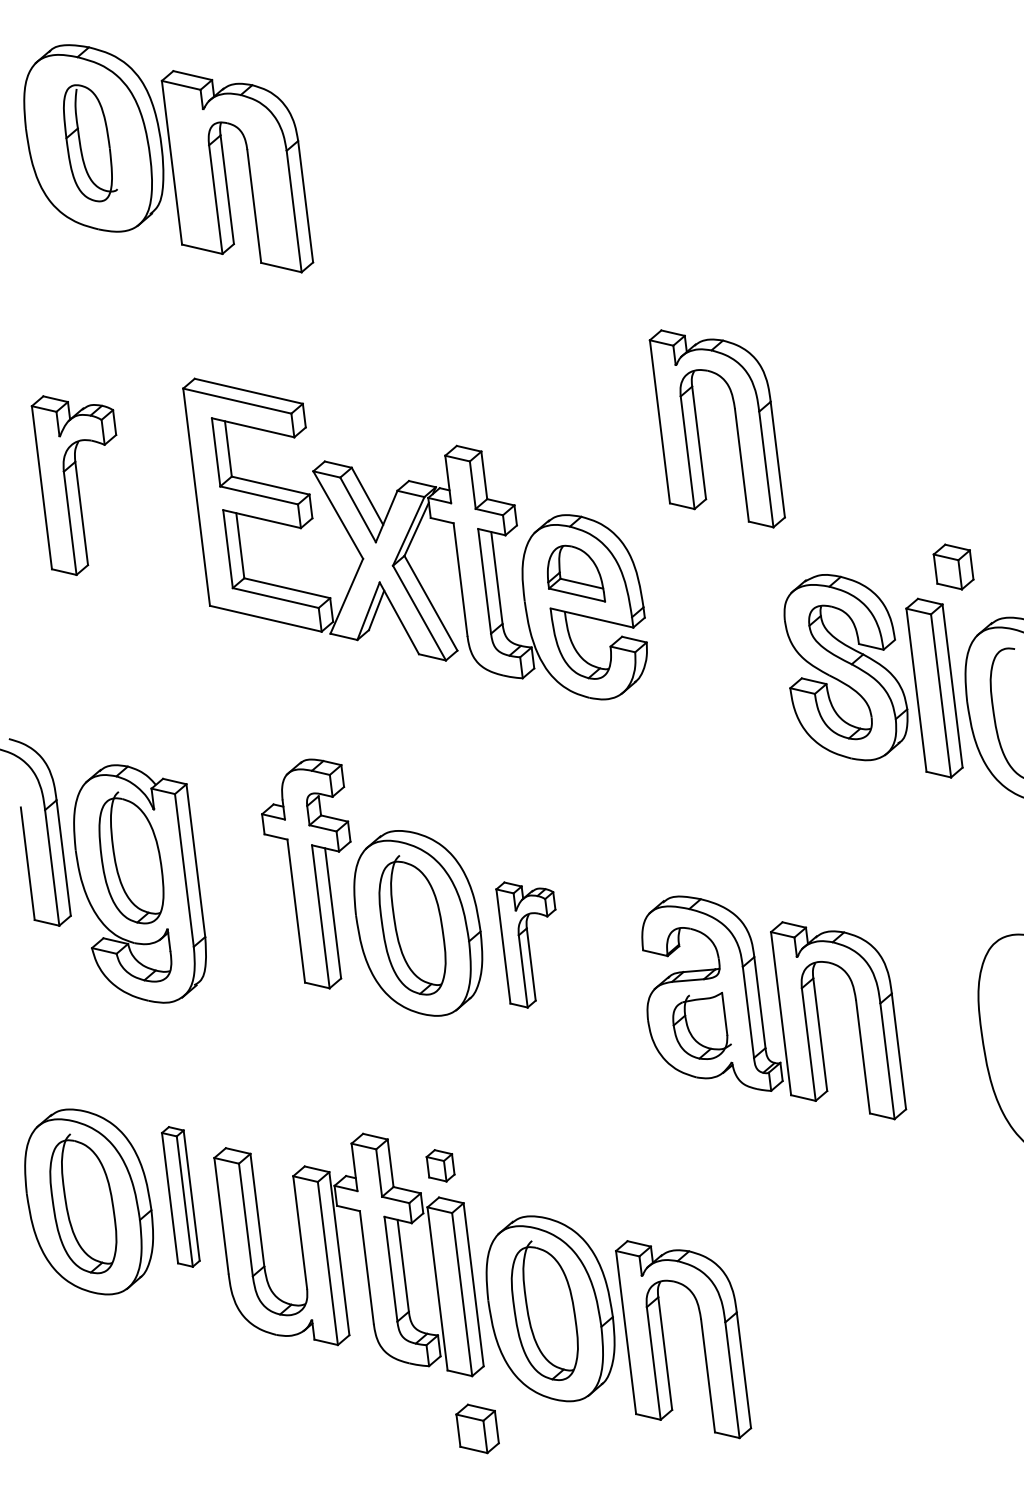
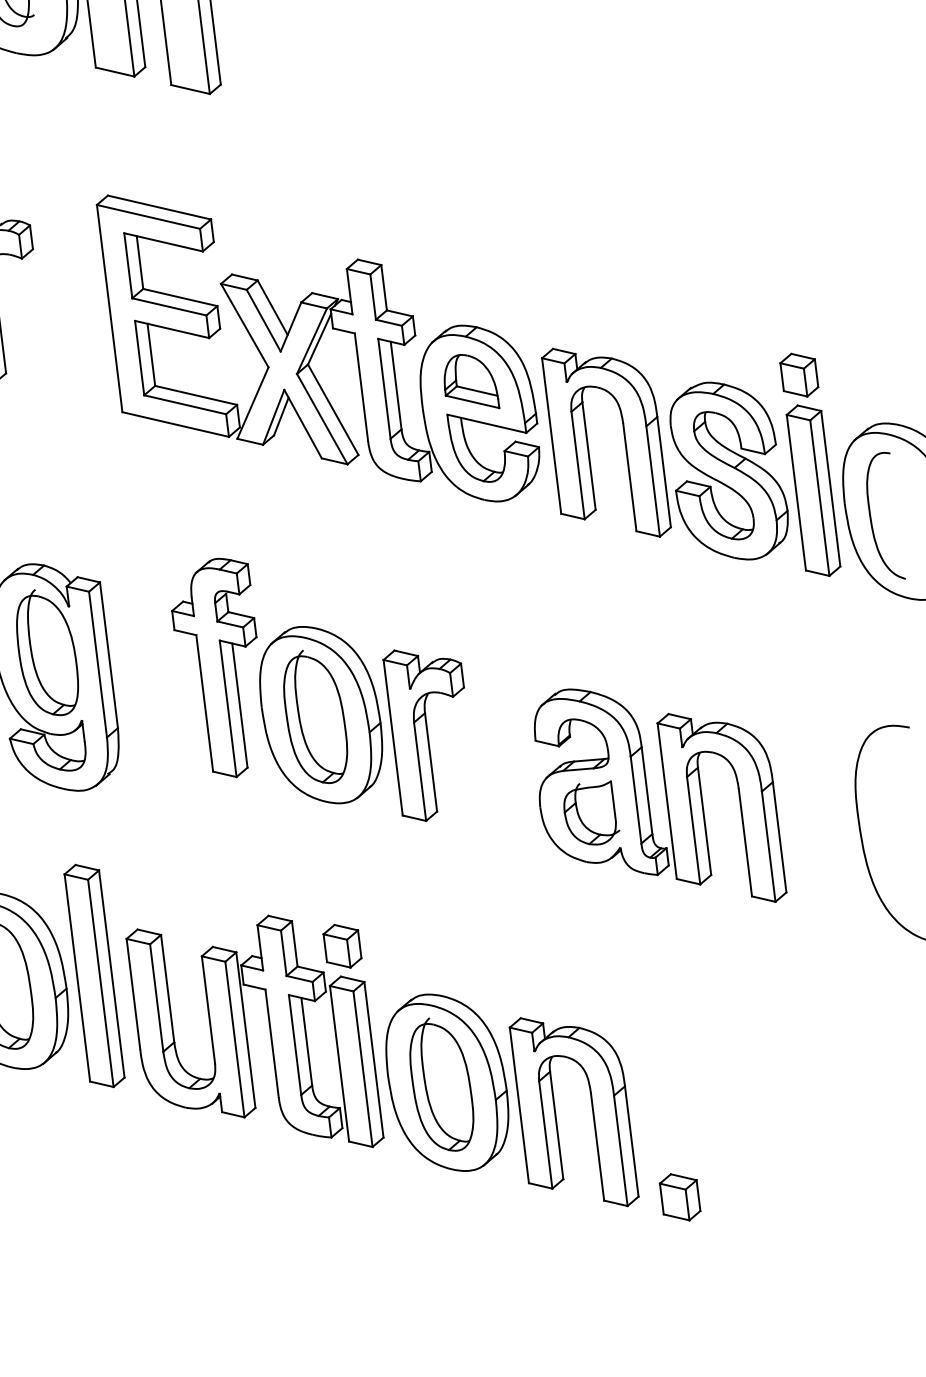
part: (698, 428) -> (588, 442), moved
part: (953, 566) -> (799, 374), moved
part: (525, 944) -> (423, 735), size x1.43
part: (440, 1165) -> (342, 946), size x1.43
part: (180, 1196) -> (94, 975), size x1.67
part: (477, 1428) -> (680, 1196), moved

